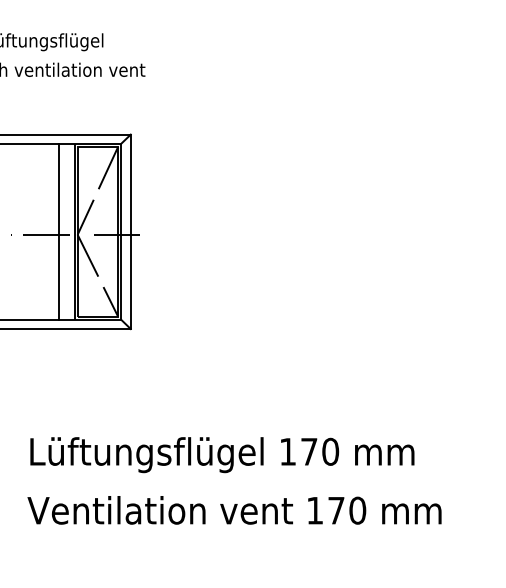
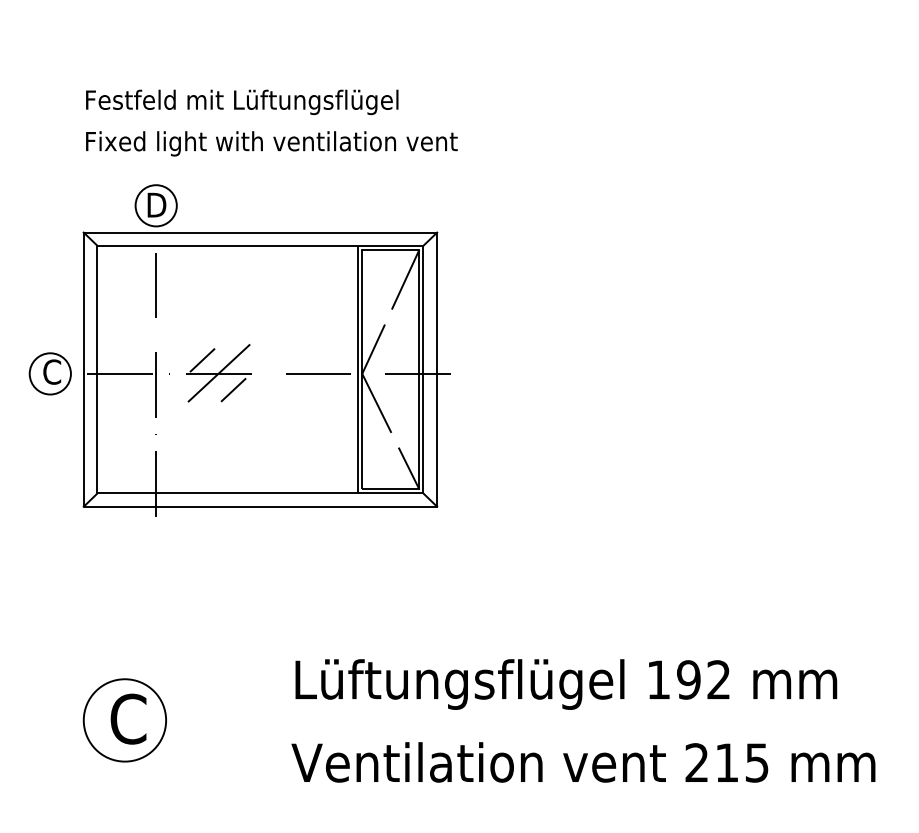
line: (59, 231) -> (336, 369), removed
text: (319, 451) -> (703, 679), 170 -> 192
text: (336, 510) -> (727, 762), 170 -> 215

